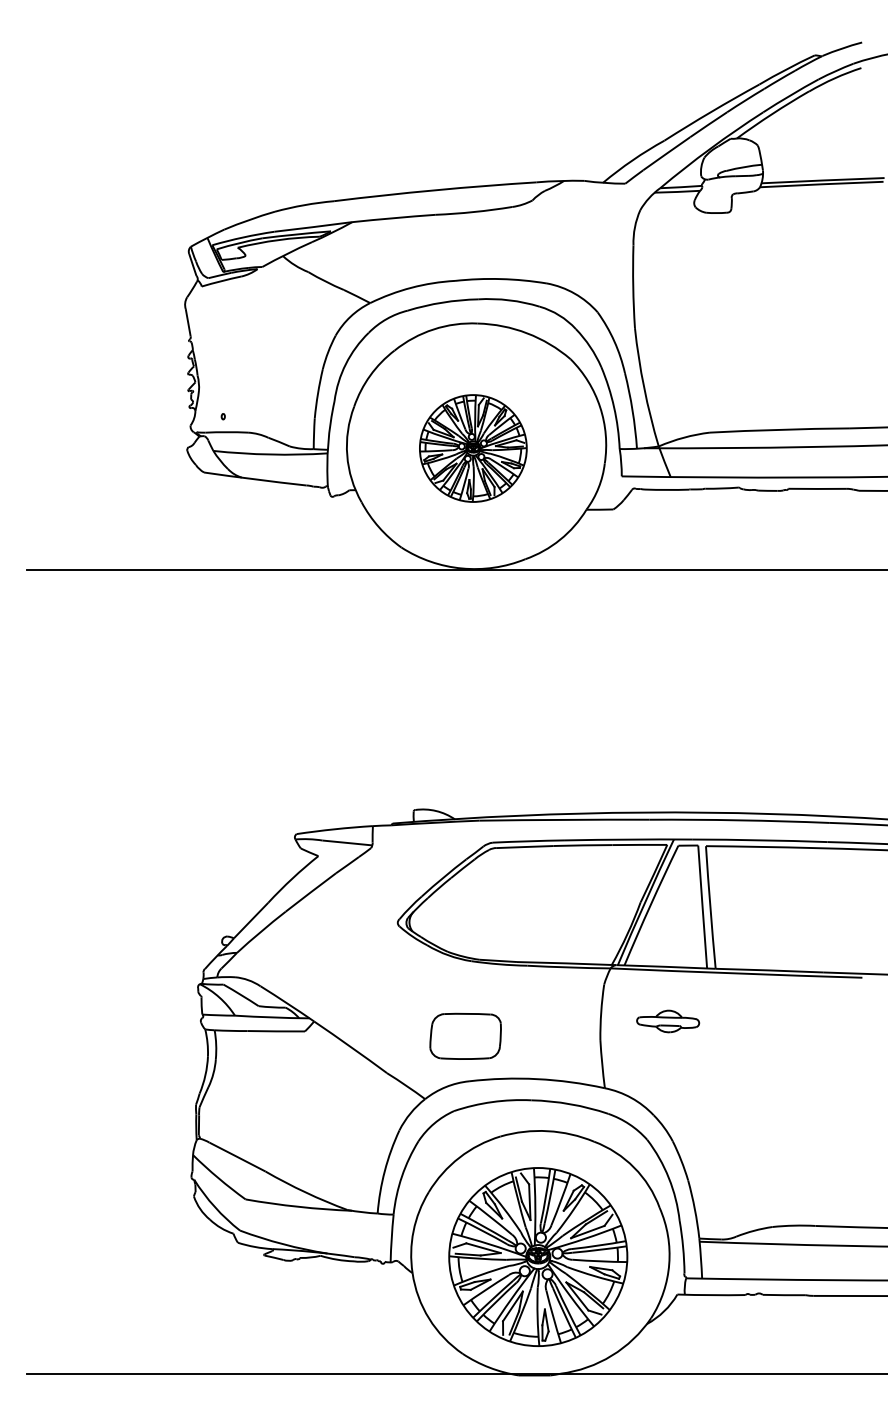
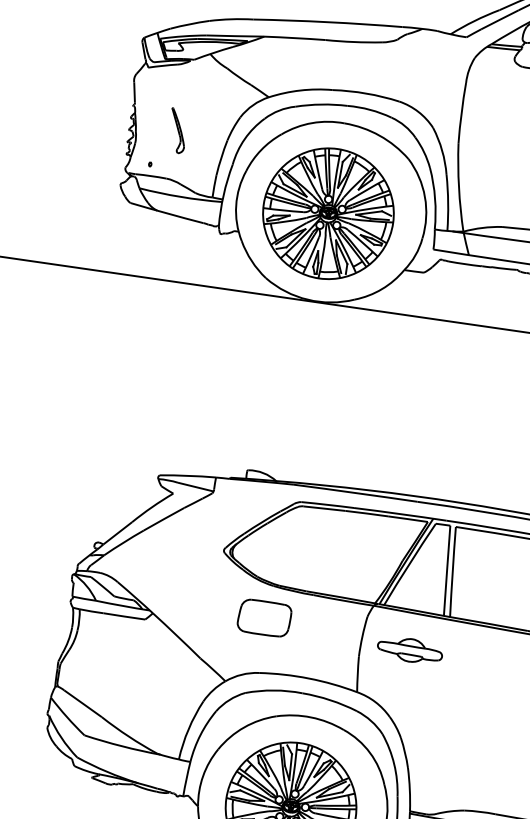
part: (253, 365) -> (177, 130), added
part: (473, 448) -> (328, 213), size x1.67
part: (667, 1021) -> (409, 650), size x1.43
part: (465, 1035) -> (264, 617), moved

